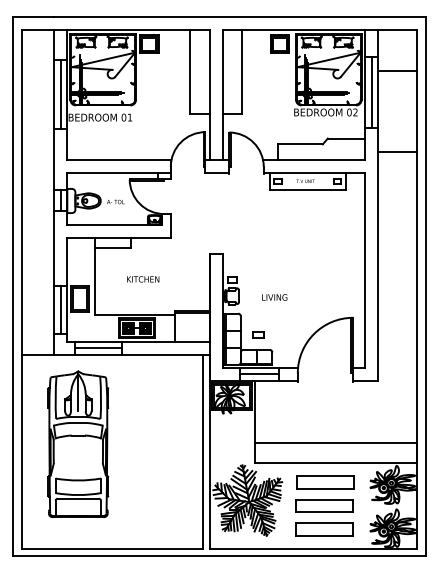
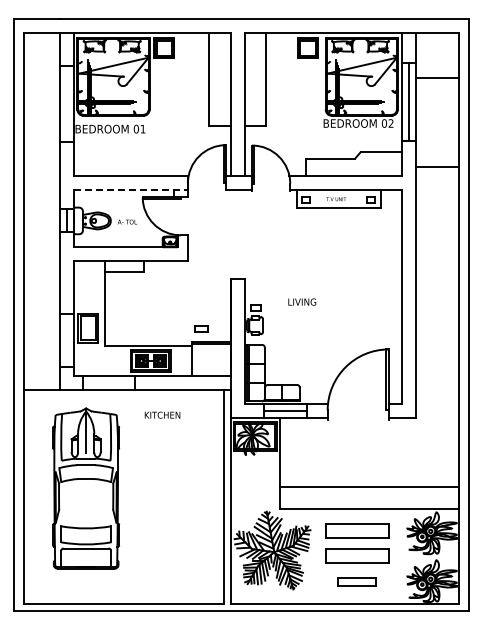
line: (60, 94) -> (66, 103), removed
line: (119, 173) -> (131, 190), solid -> dashed
text: (143, 278) -> (162, 414), moved
text: (274, 296) -> (302, 301), moved
line: (60, 309) -> (66, 340), removed
part: (258, 334) -> (201, 328), moved
line: (98, 347) -> (108, 382), removed
part: (324, 528) -> (356, 581), size x0.6

